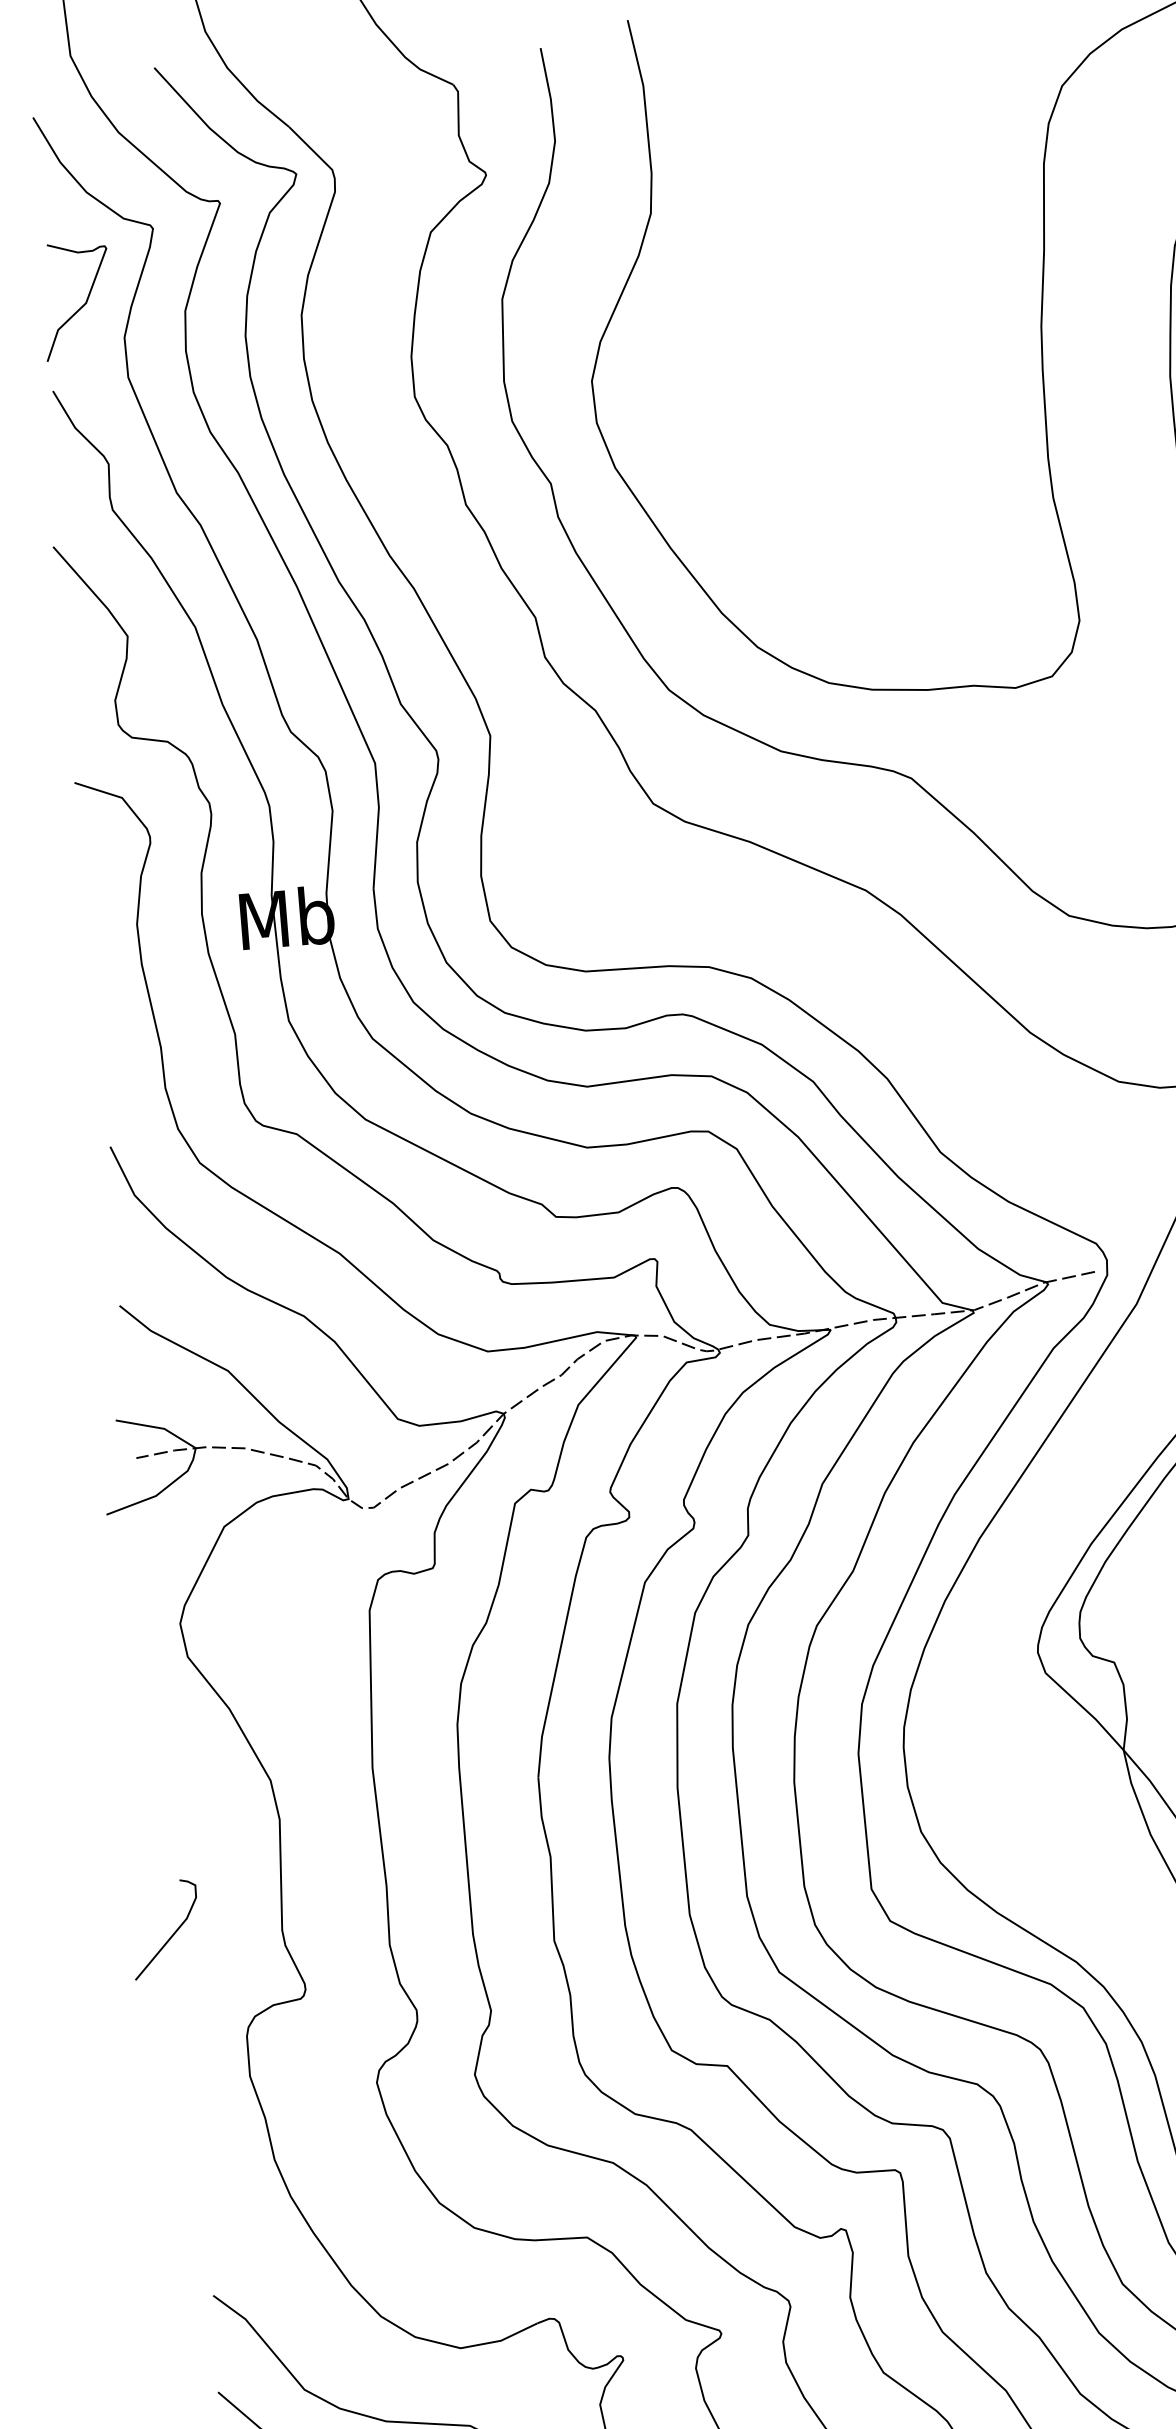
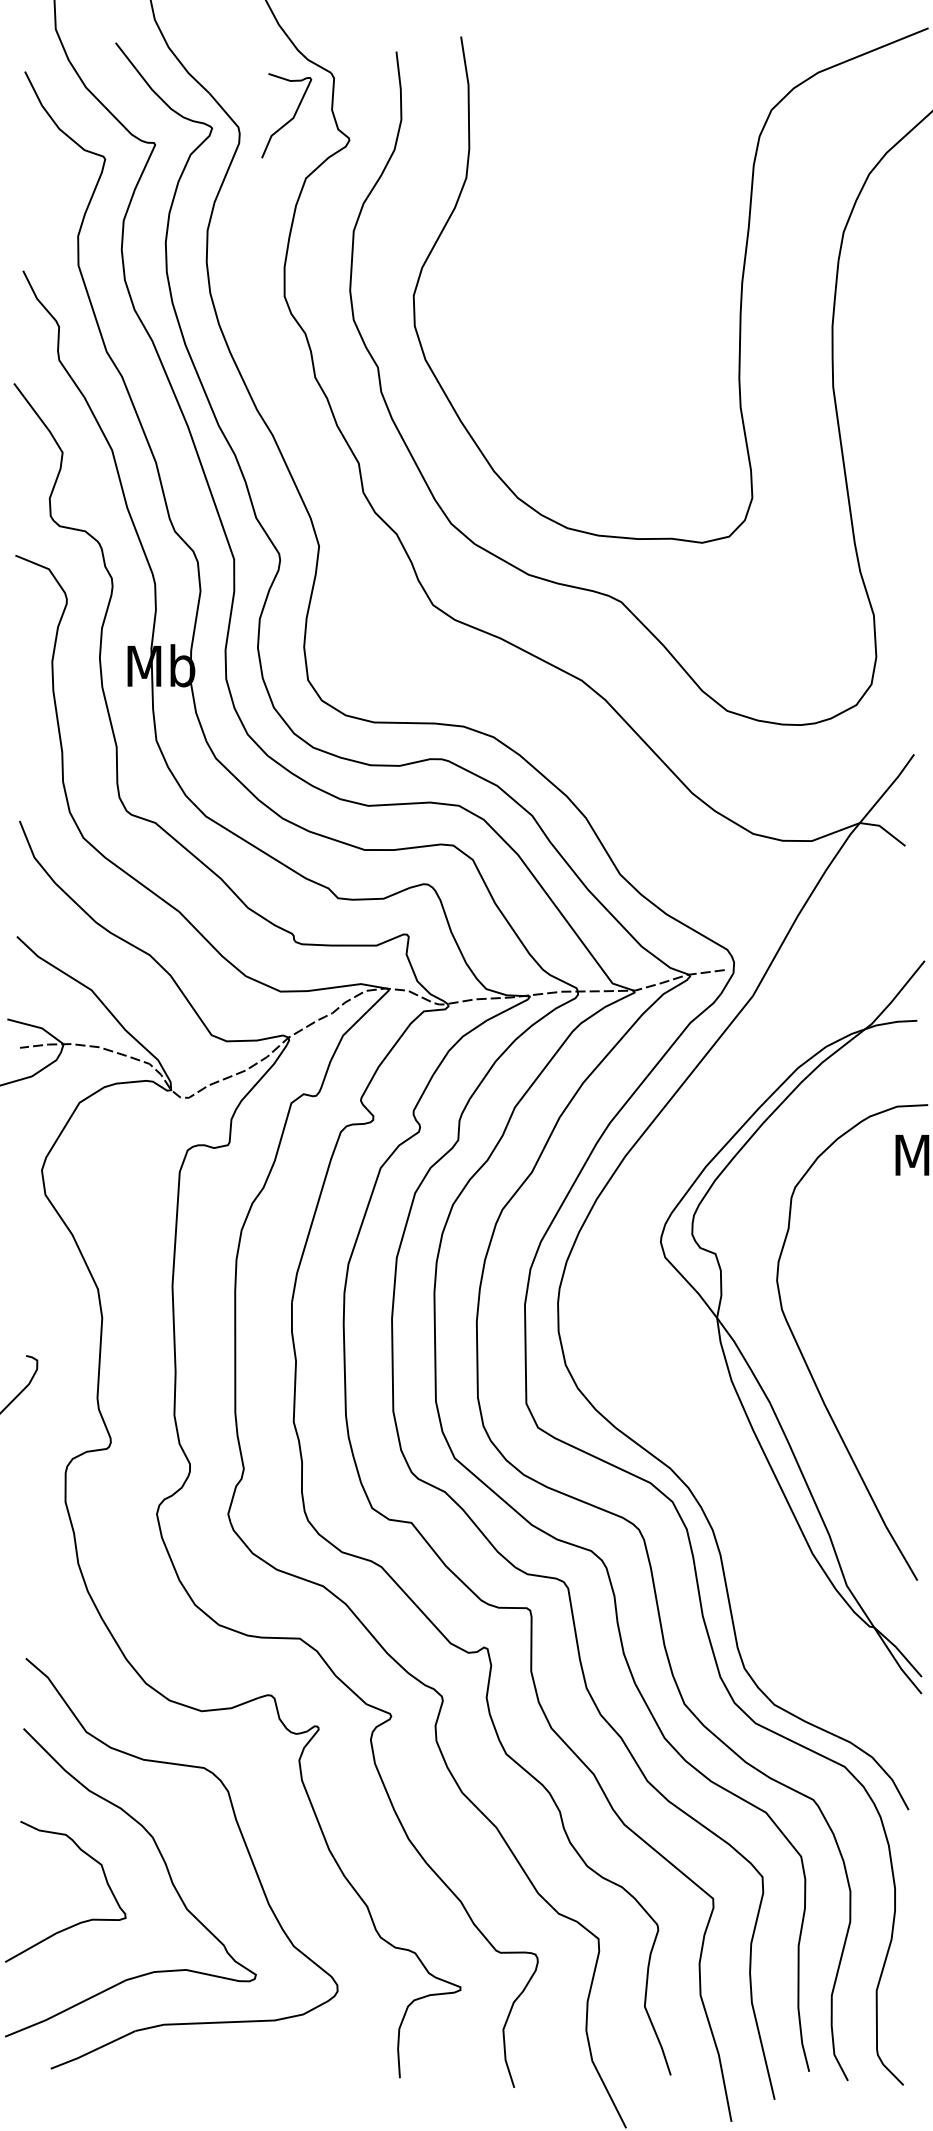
curve: (79, 306) -> (288, 120), moved

